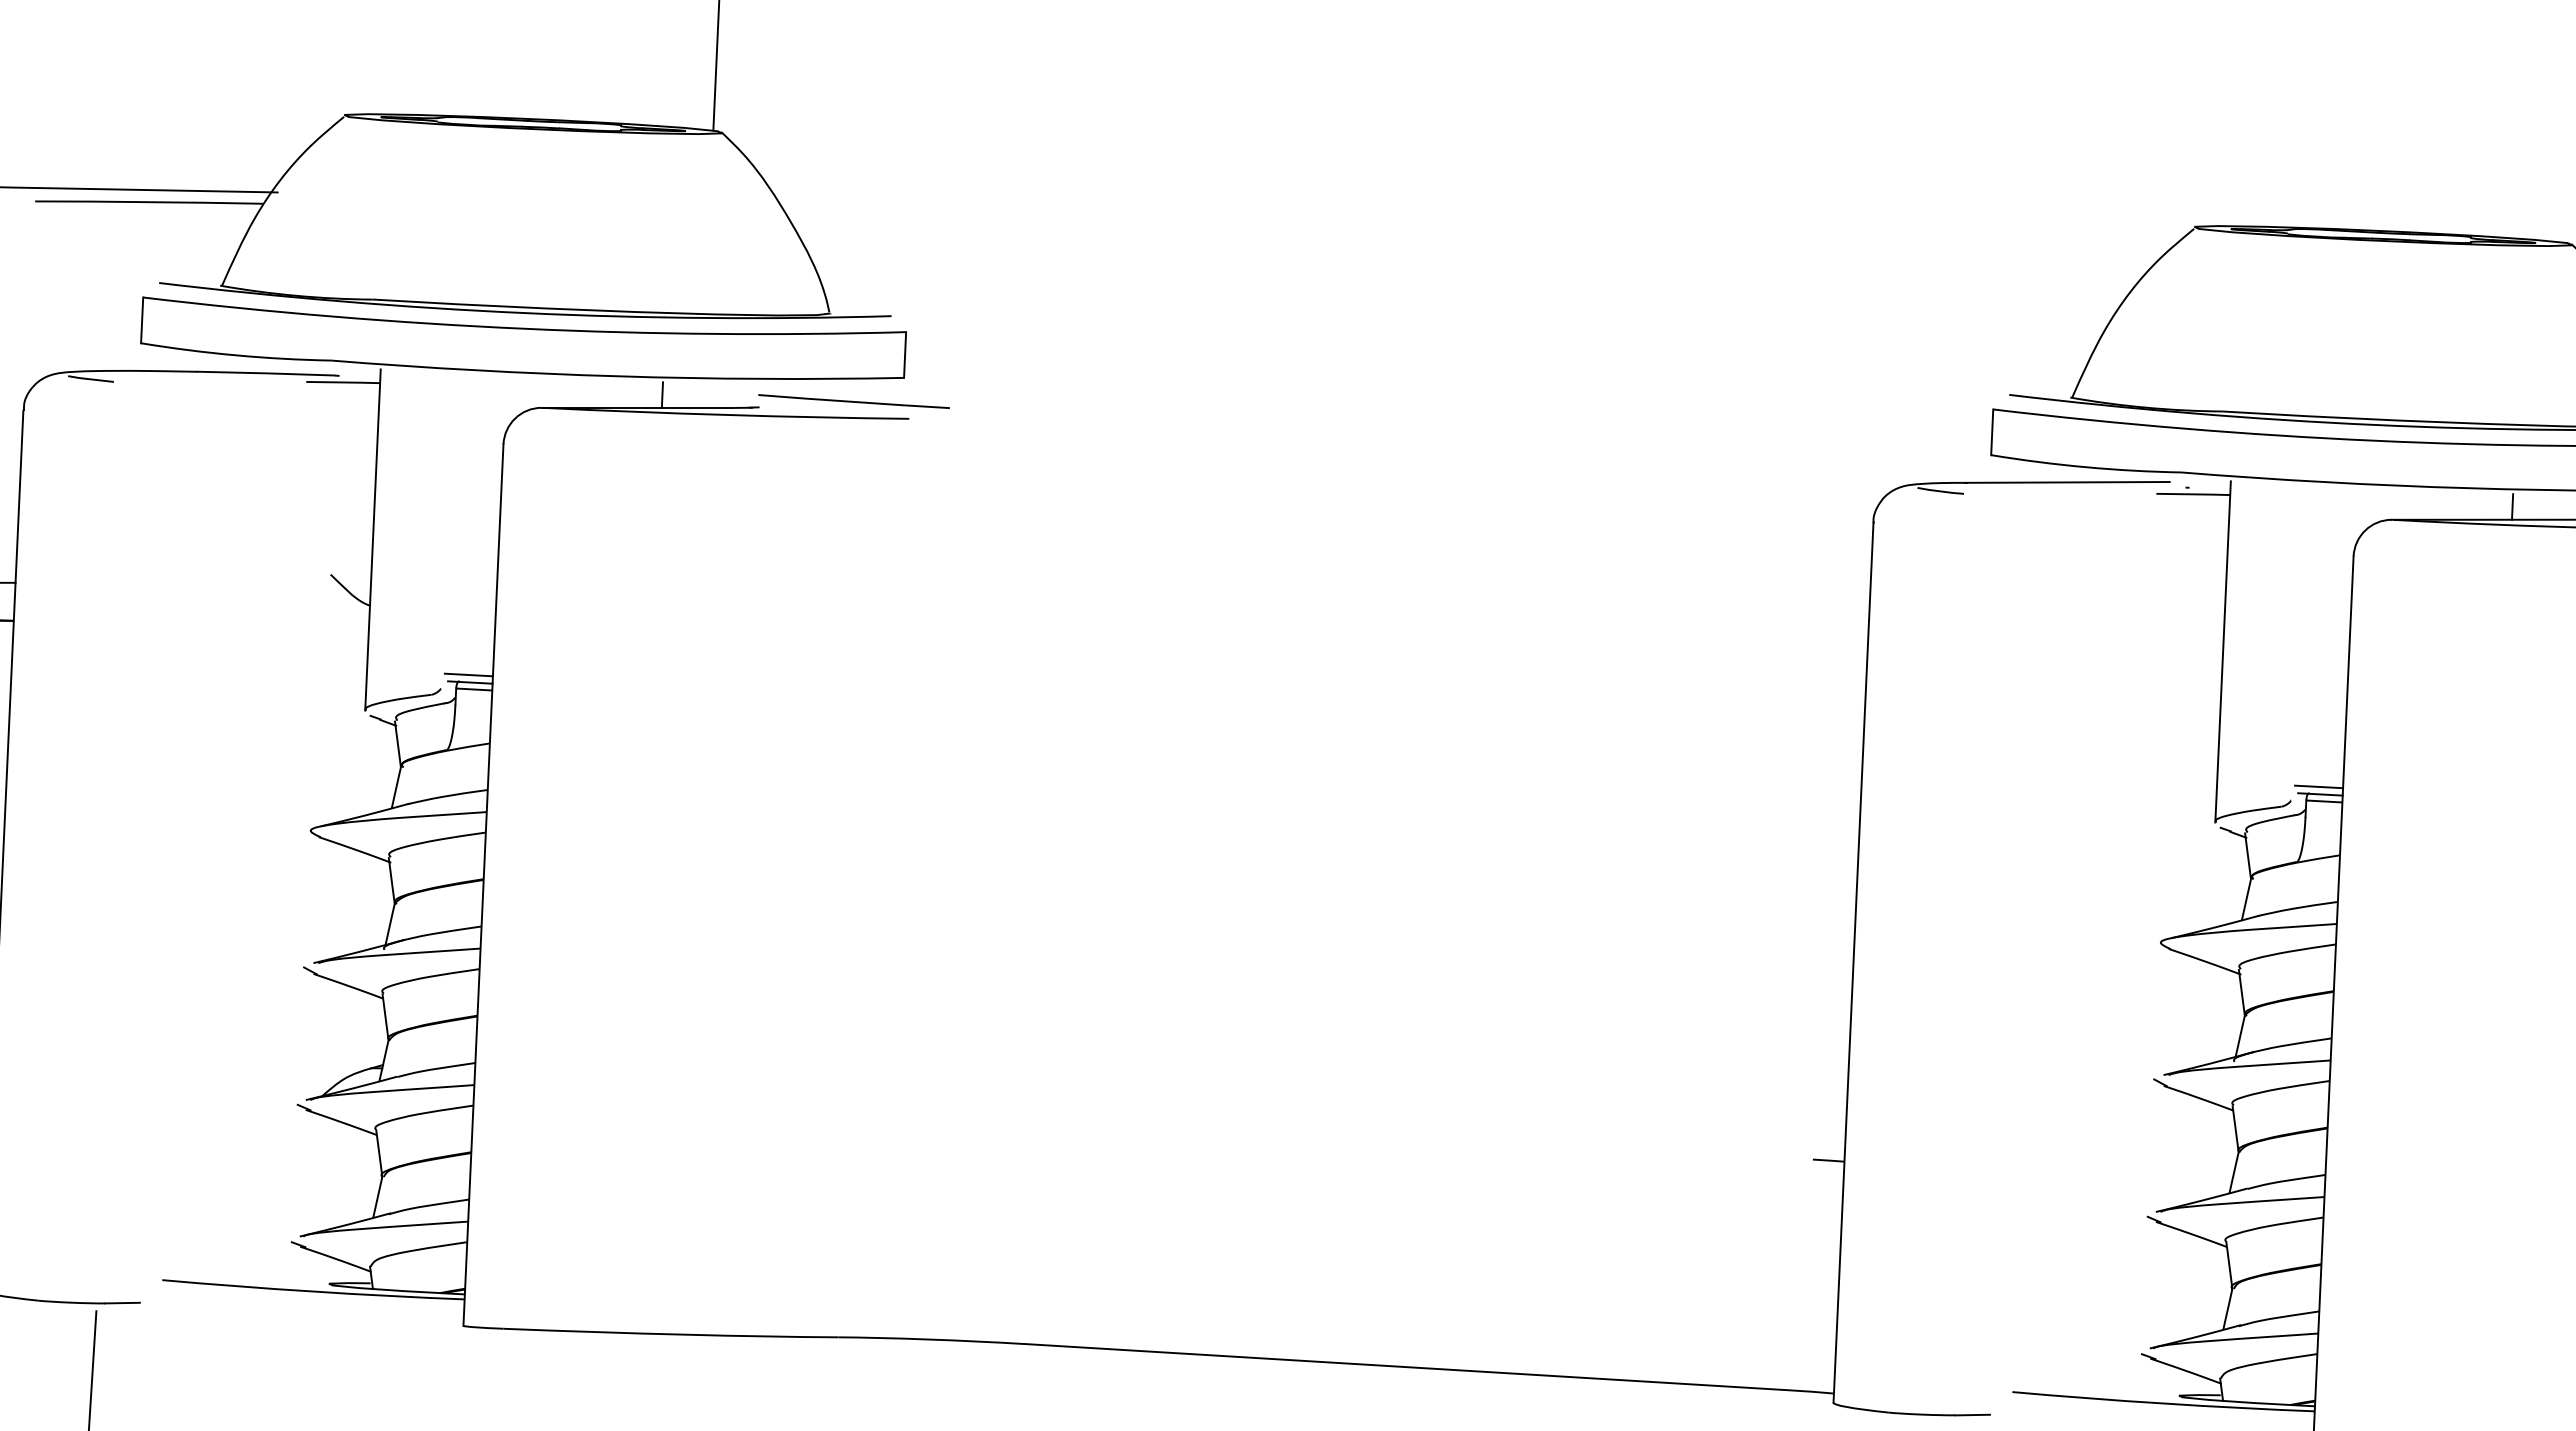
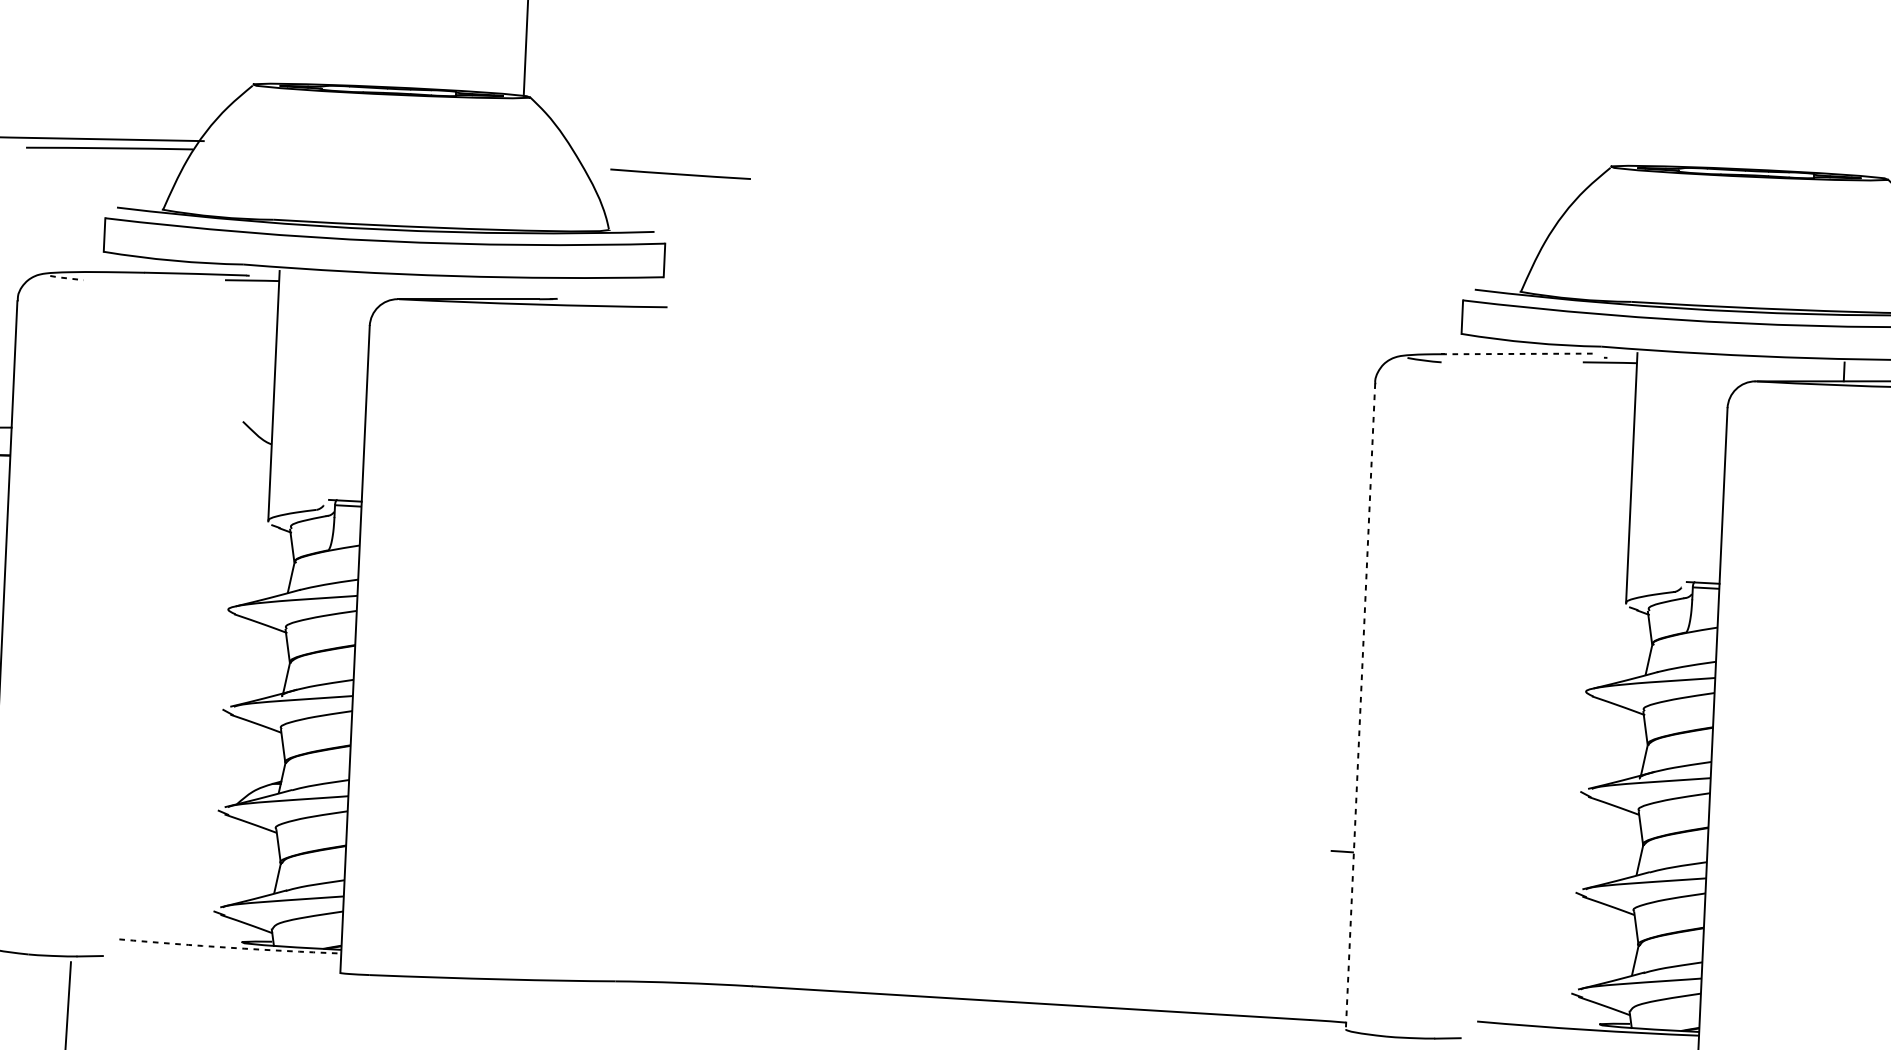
line: (90, 379) -> (66, 278), solid -> dashed
line: (662, 394) -> (486, 289), removed
line: (853, 401) -> (680, 174), moved
line: (2066, 482) -> (1516, 354), solid -> dashed
line: (468, 674) -> (344, 494), removed
line: (2319, 786) -> (1702, 577), removed
line: (1853, 962) -> (1360, 706), solid -> dashed
arc: (313, 1291) -> (230, 947), solid -> dashed

